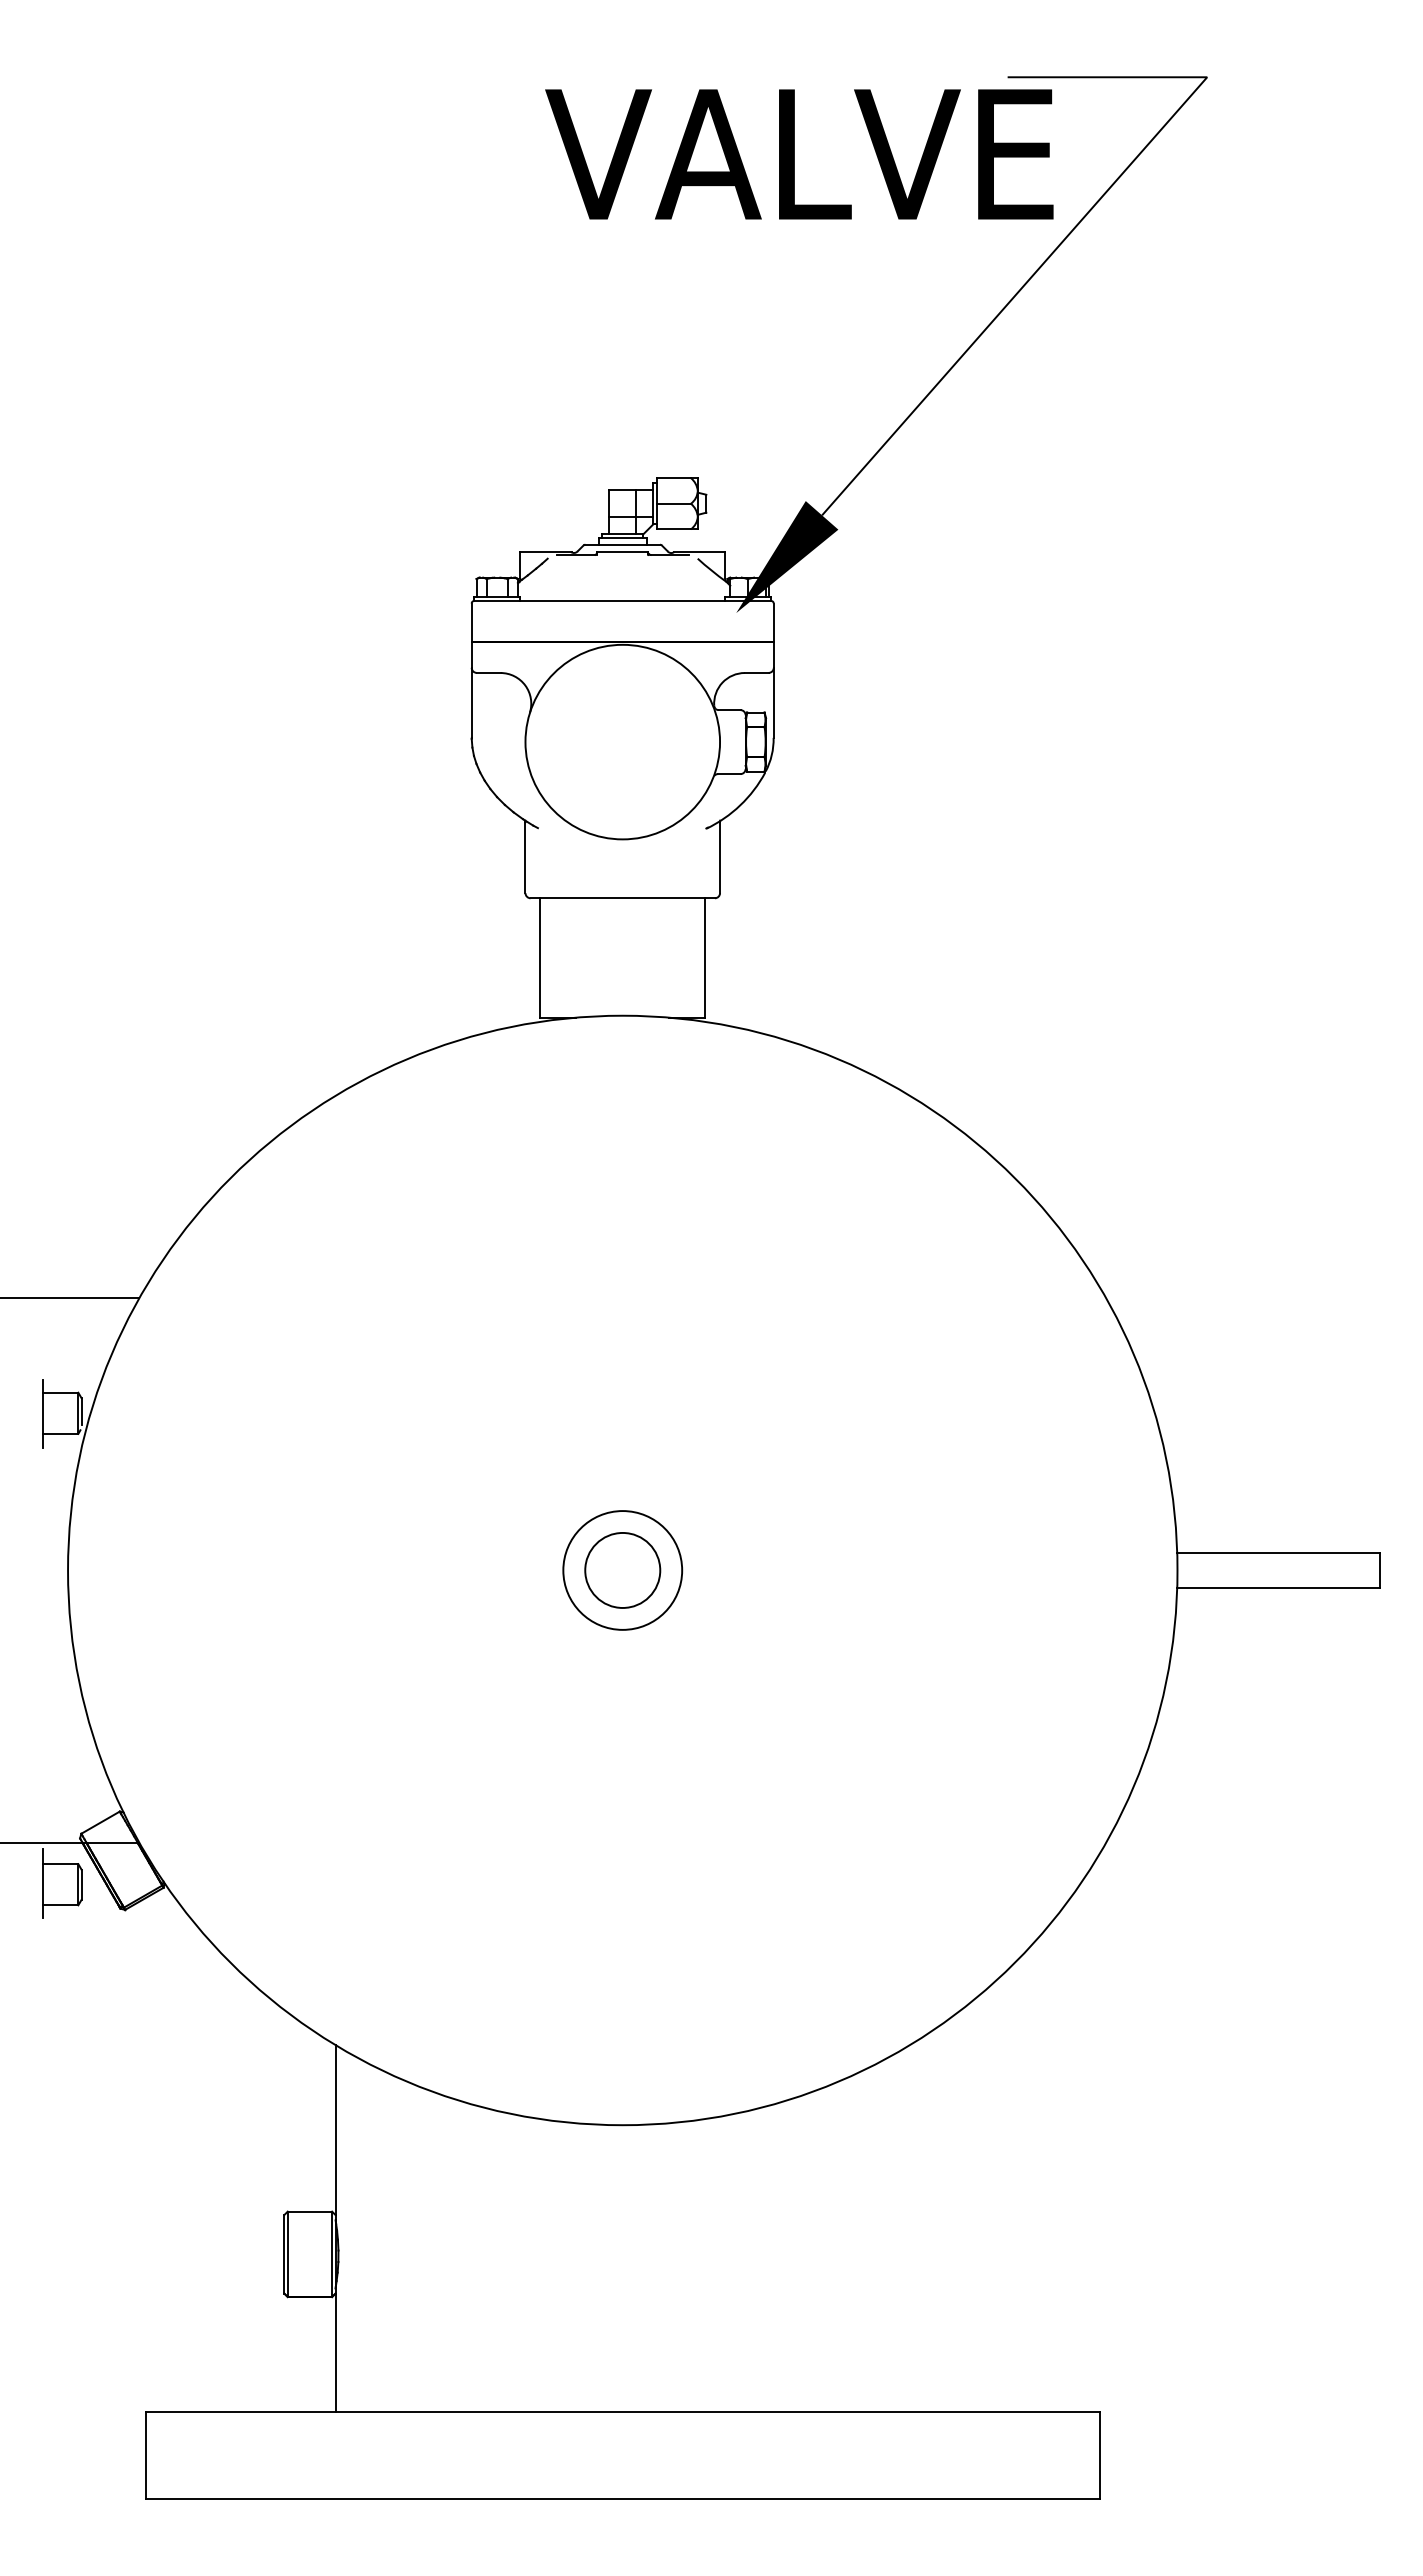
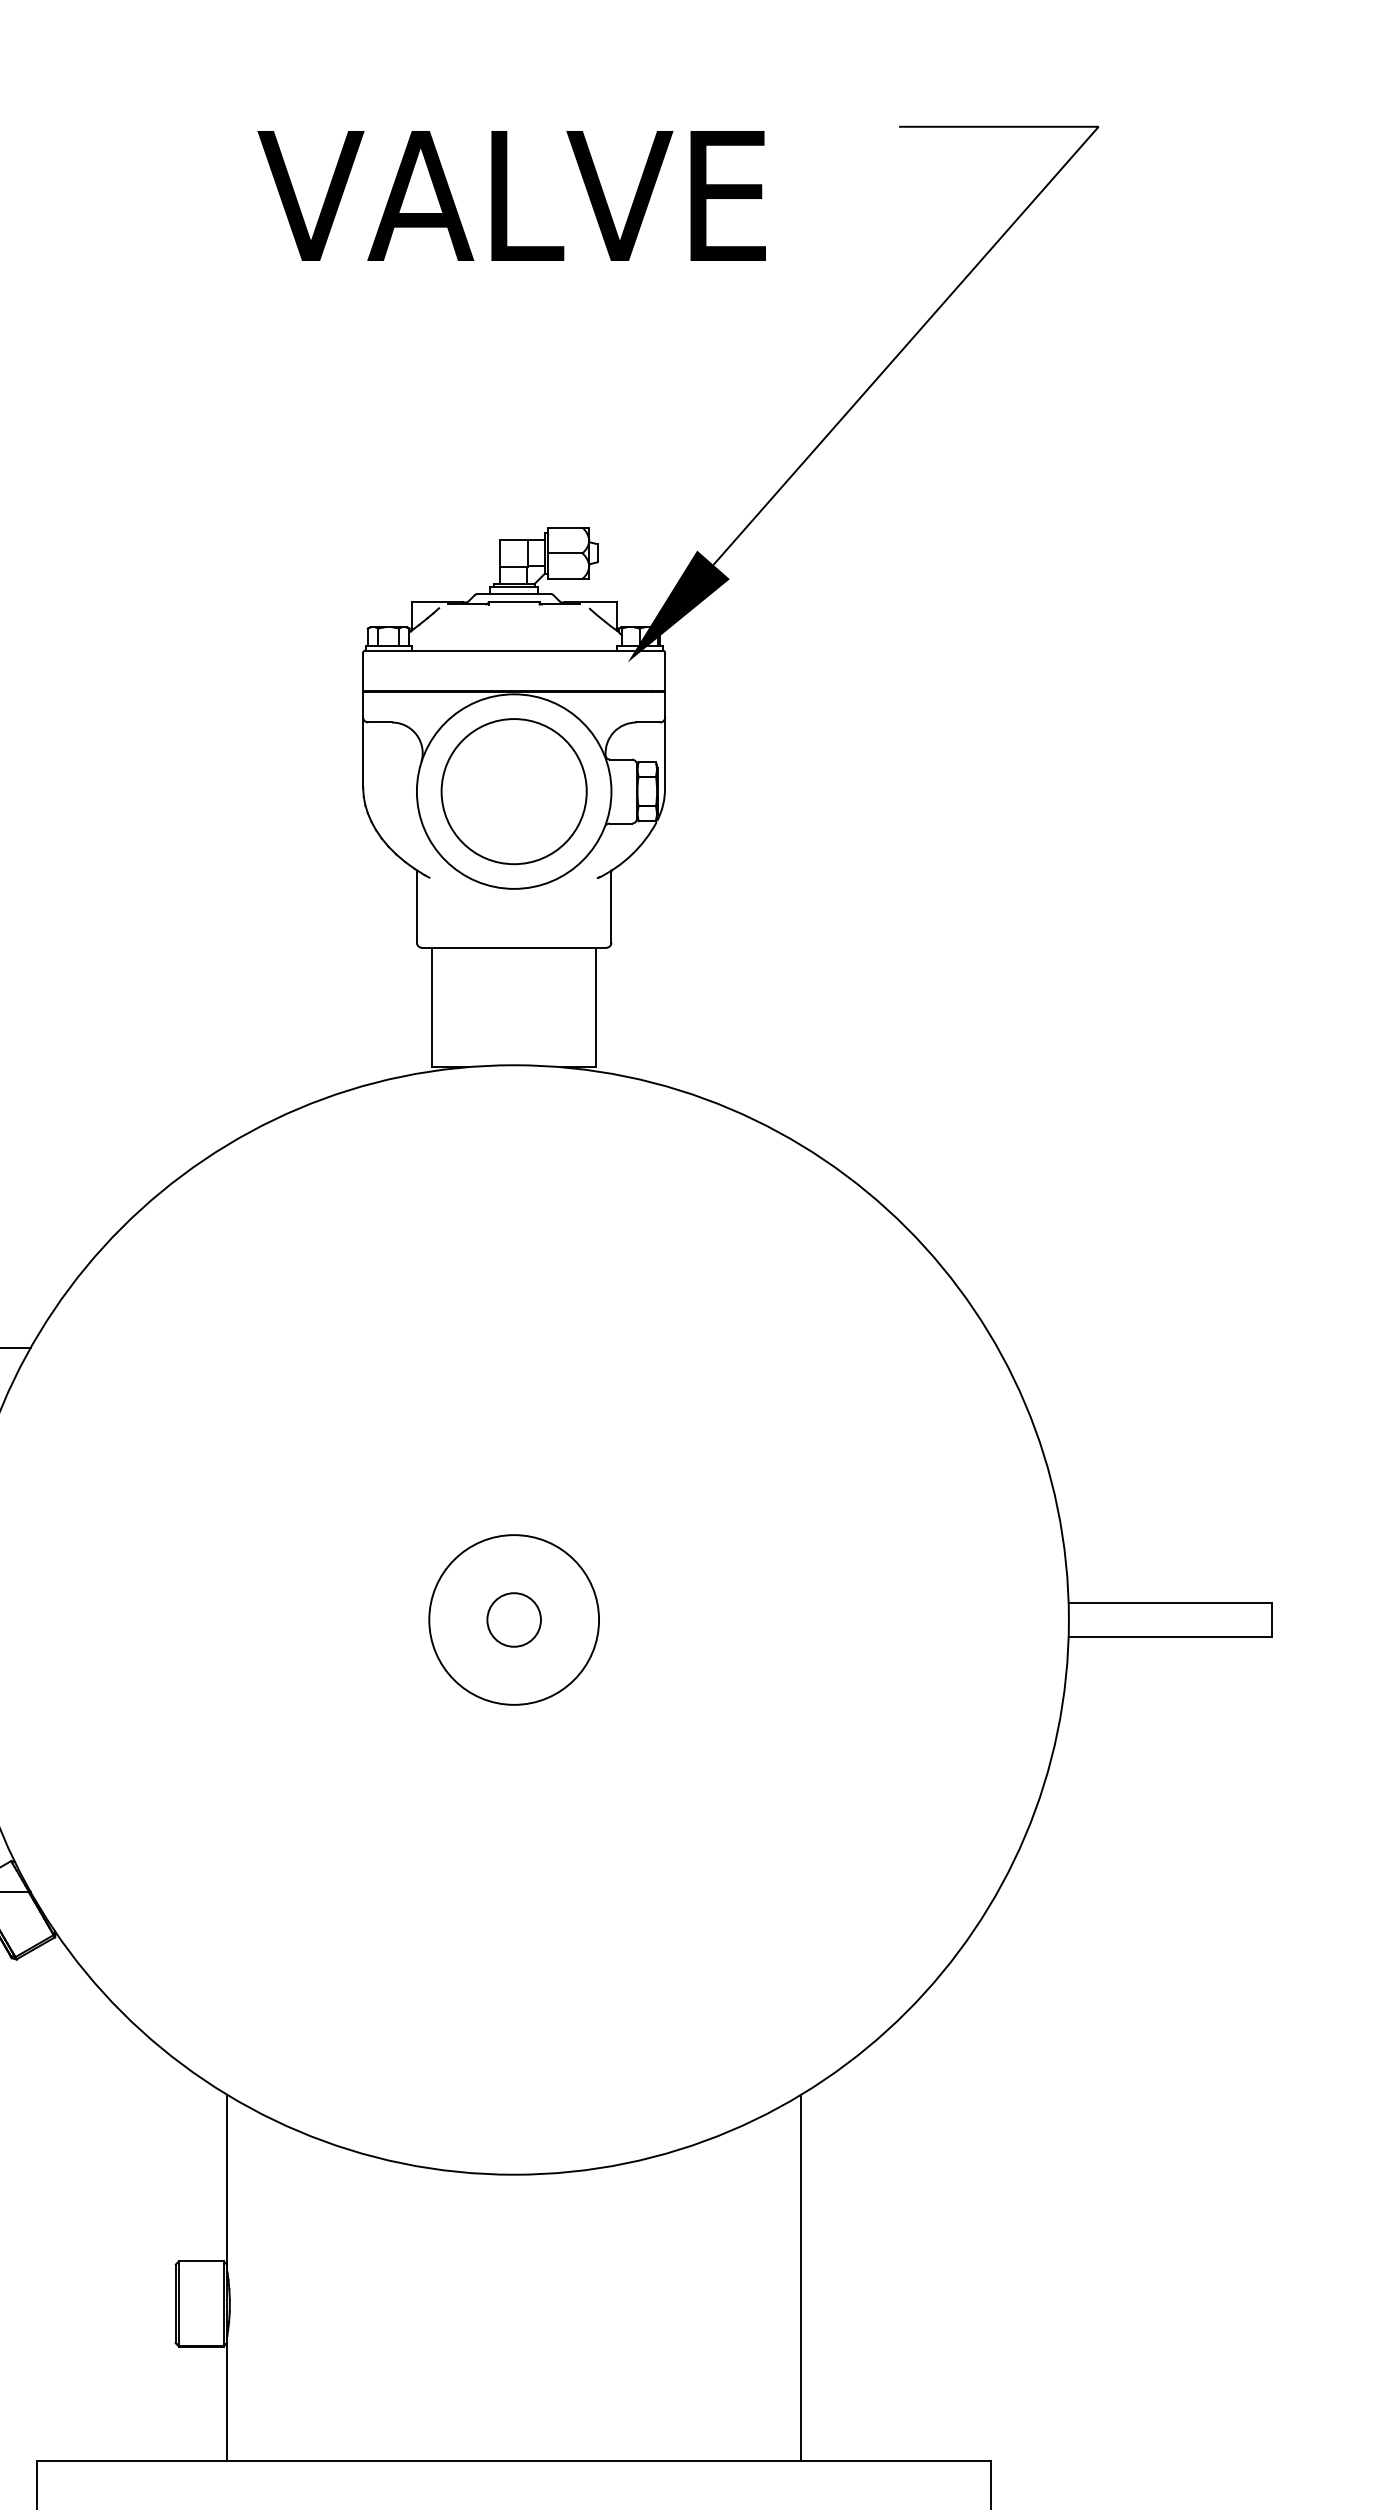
text: (799, 154) -> (511, 196), moved
circle: (622, 741) -> (513, 791), added
circle: (622, 1570) -> (513, 1620), size x0.71
circle: (622, 1570) -> (513, 1620), size x1.43
line: (909, 2228) -> (800, 2278), added

